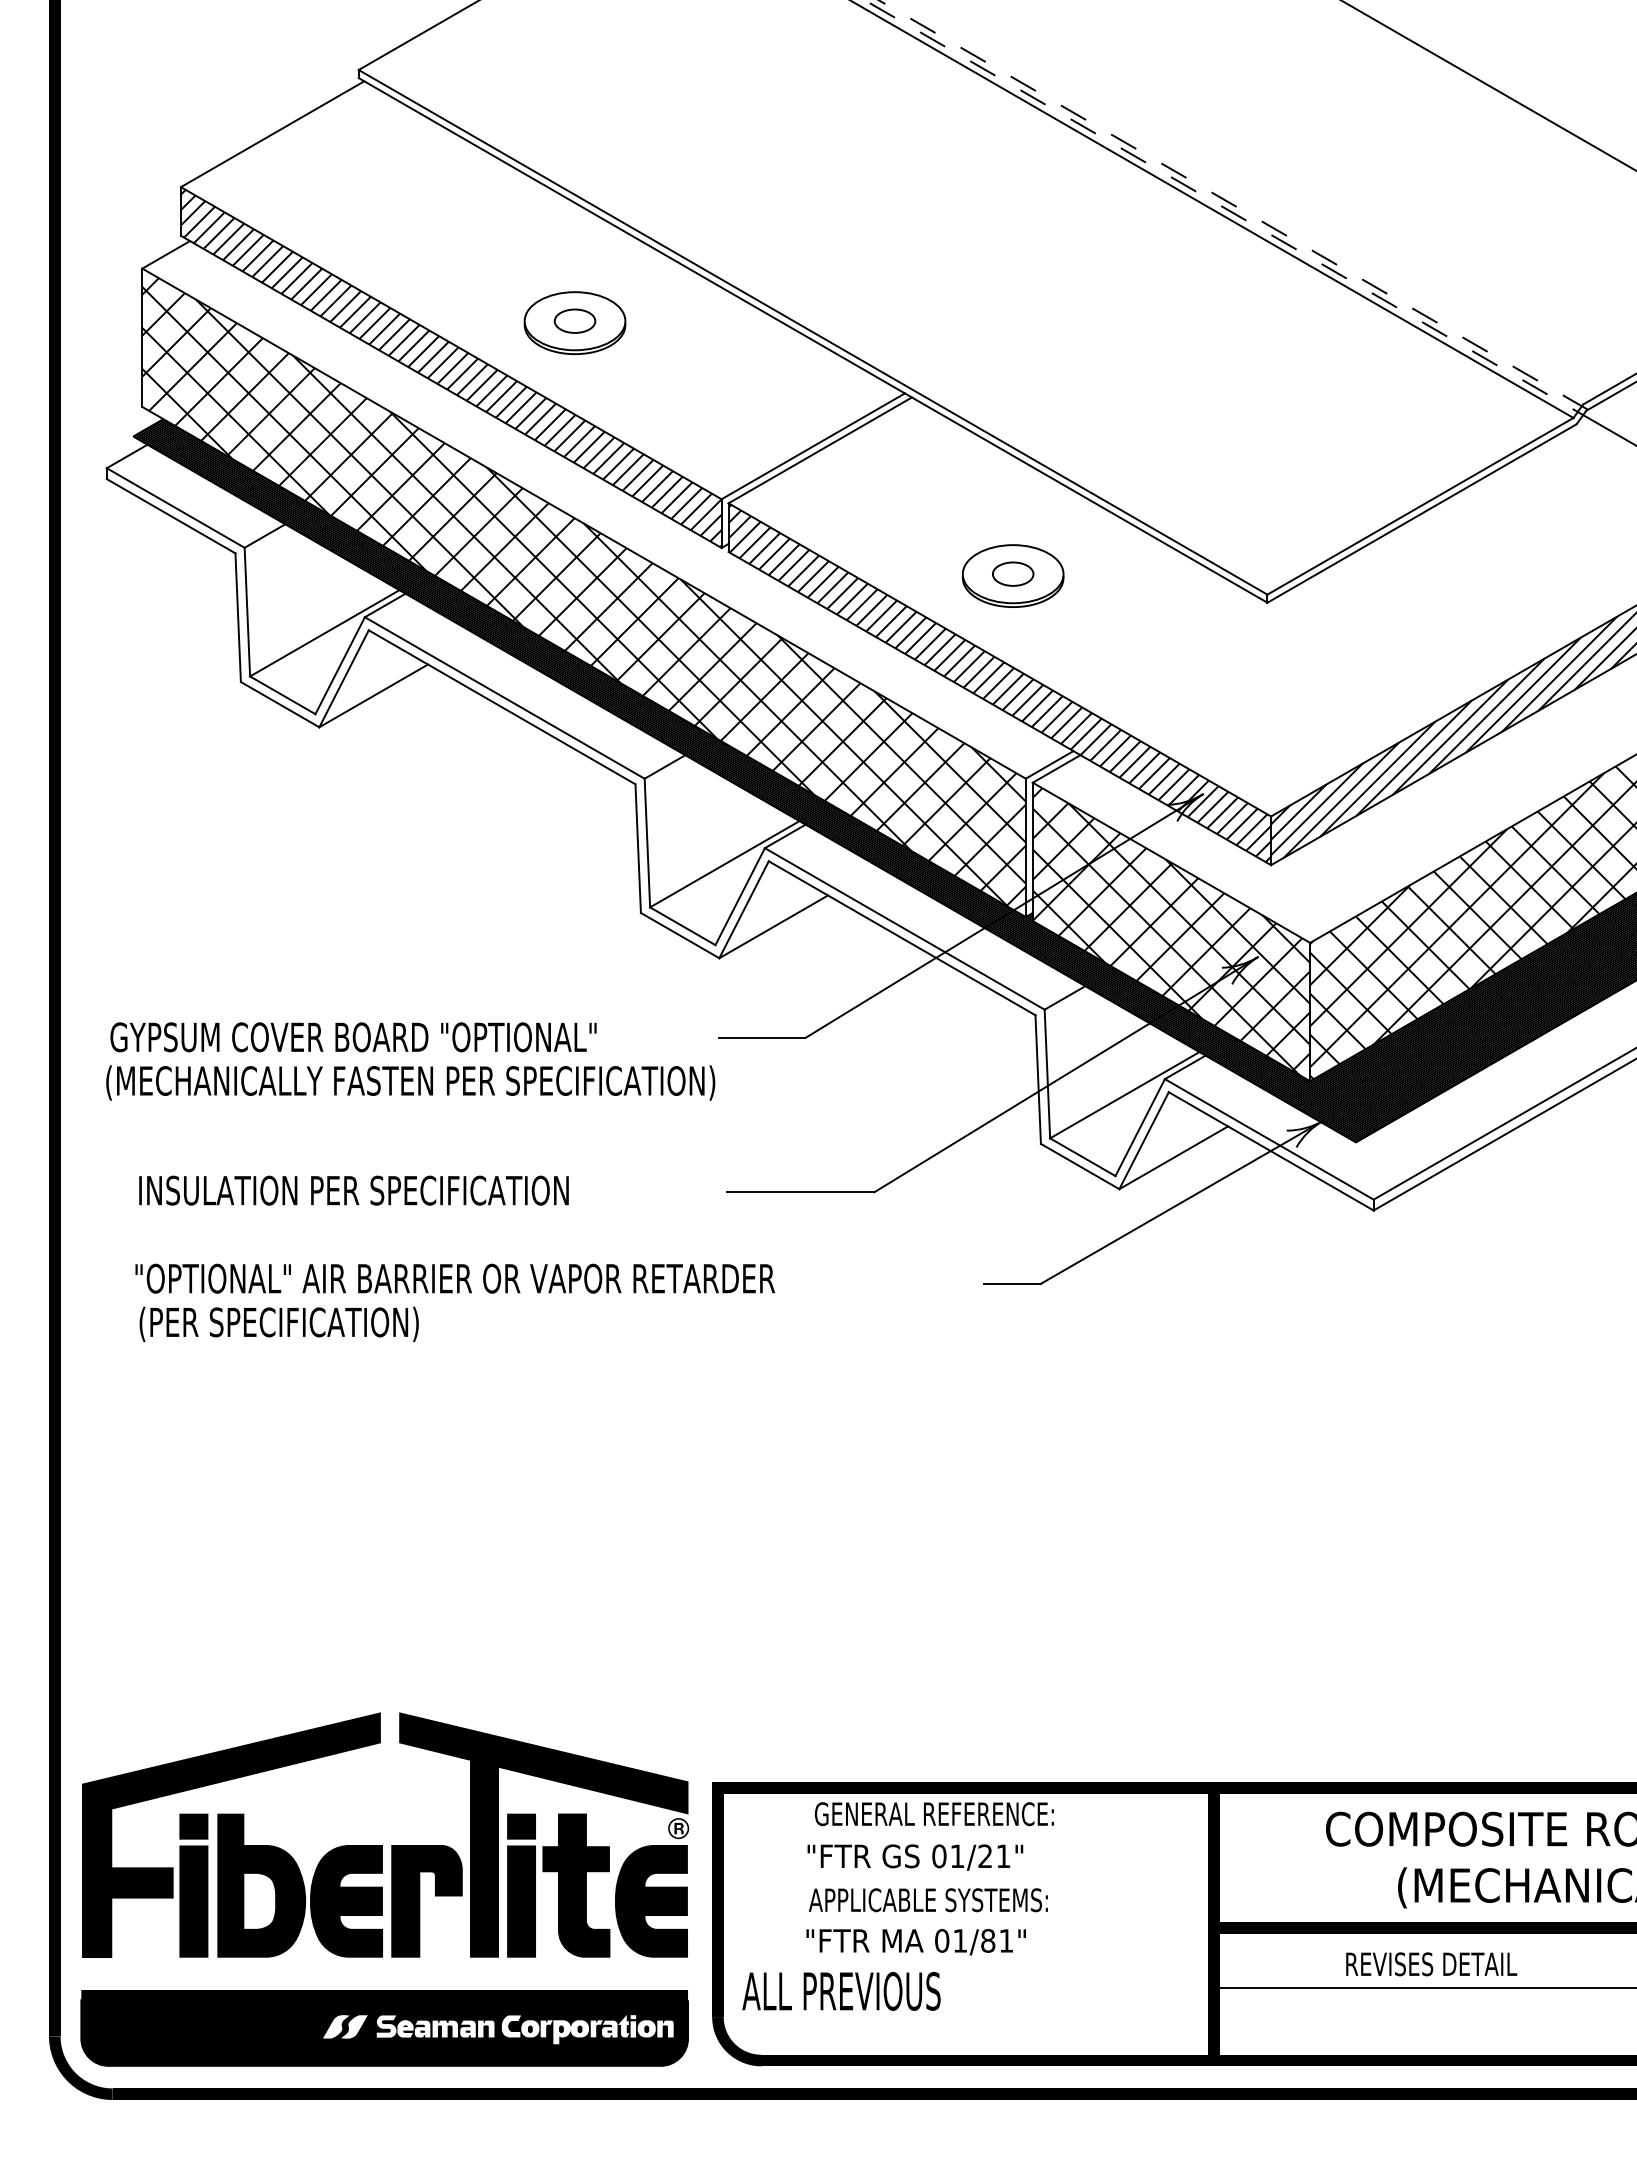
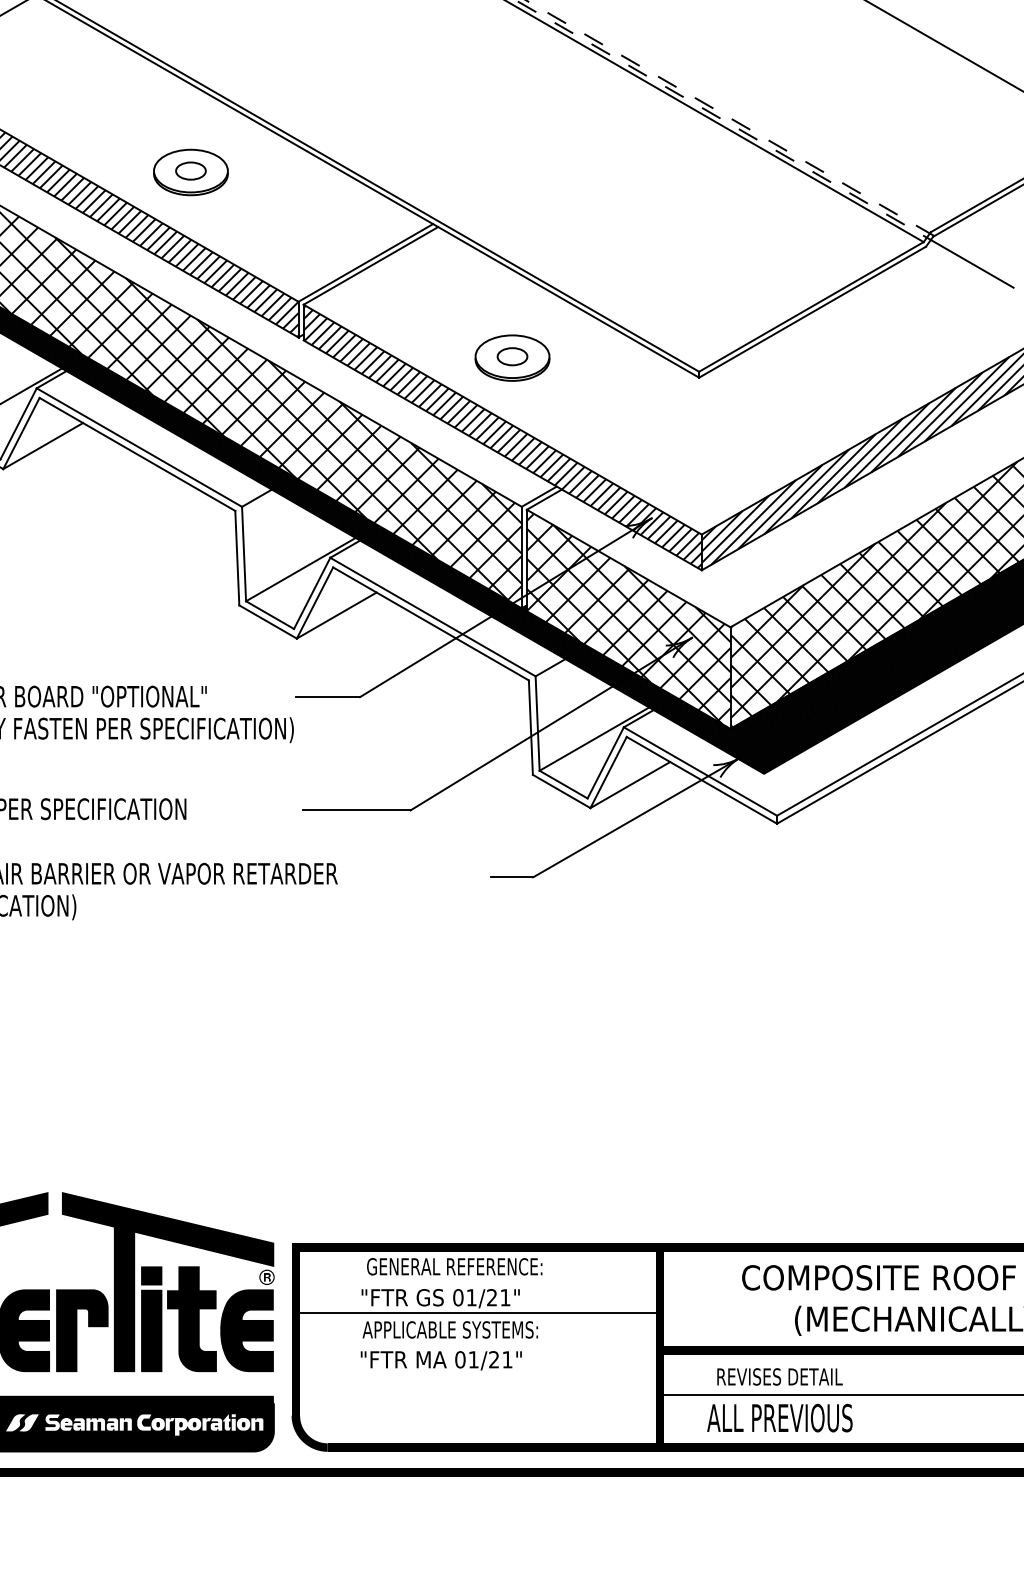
line: (965, 1877) -> (477, 1313), added
text: (988, 1940) -> (494, 1359), 01/81" -> 01/21"
text: (1431, 1964) -> (779, 1377), moved
text: (841, 1991) -> (779, 1418), moved

